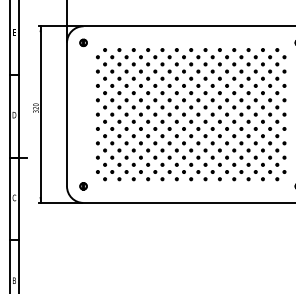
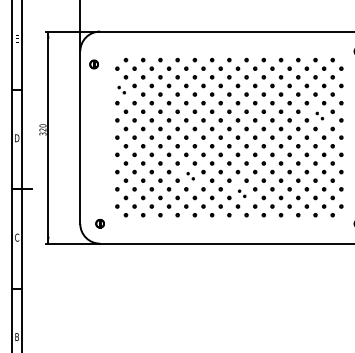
part: (83, 42) -> (93, 64), moved
part: (101, 74) -> (121, 89), size x0.6
part: (266, 96) -> (319, 115), size x0.6
part: (158, 146) -> (190, 175), size x0.6
part: (201, 161) -> (241, 193), size x0.6

